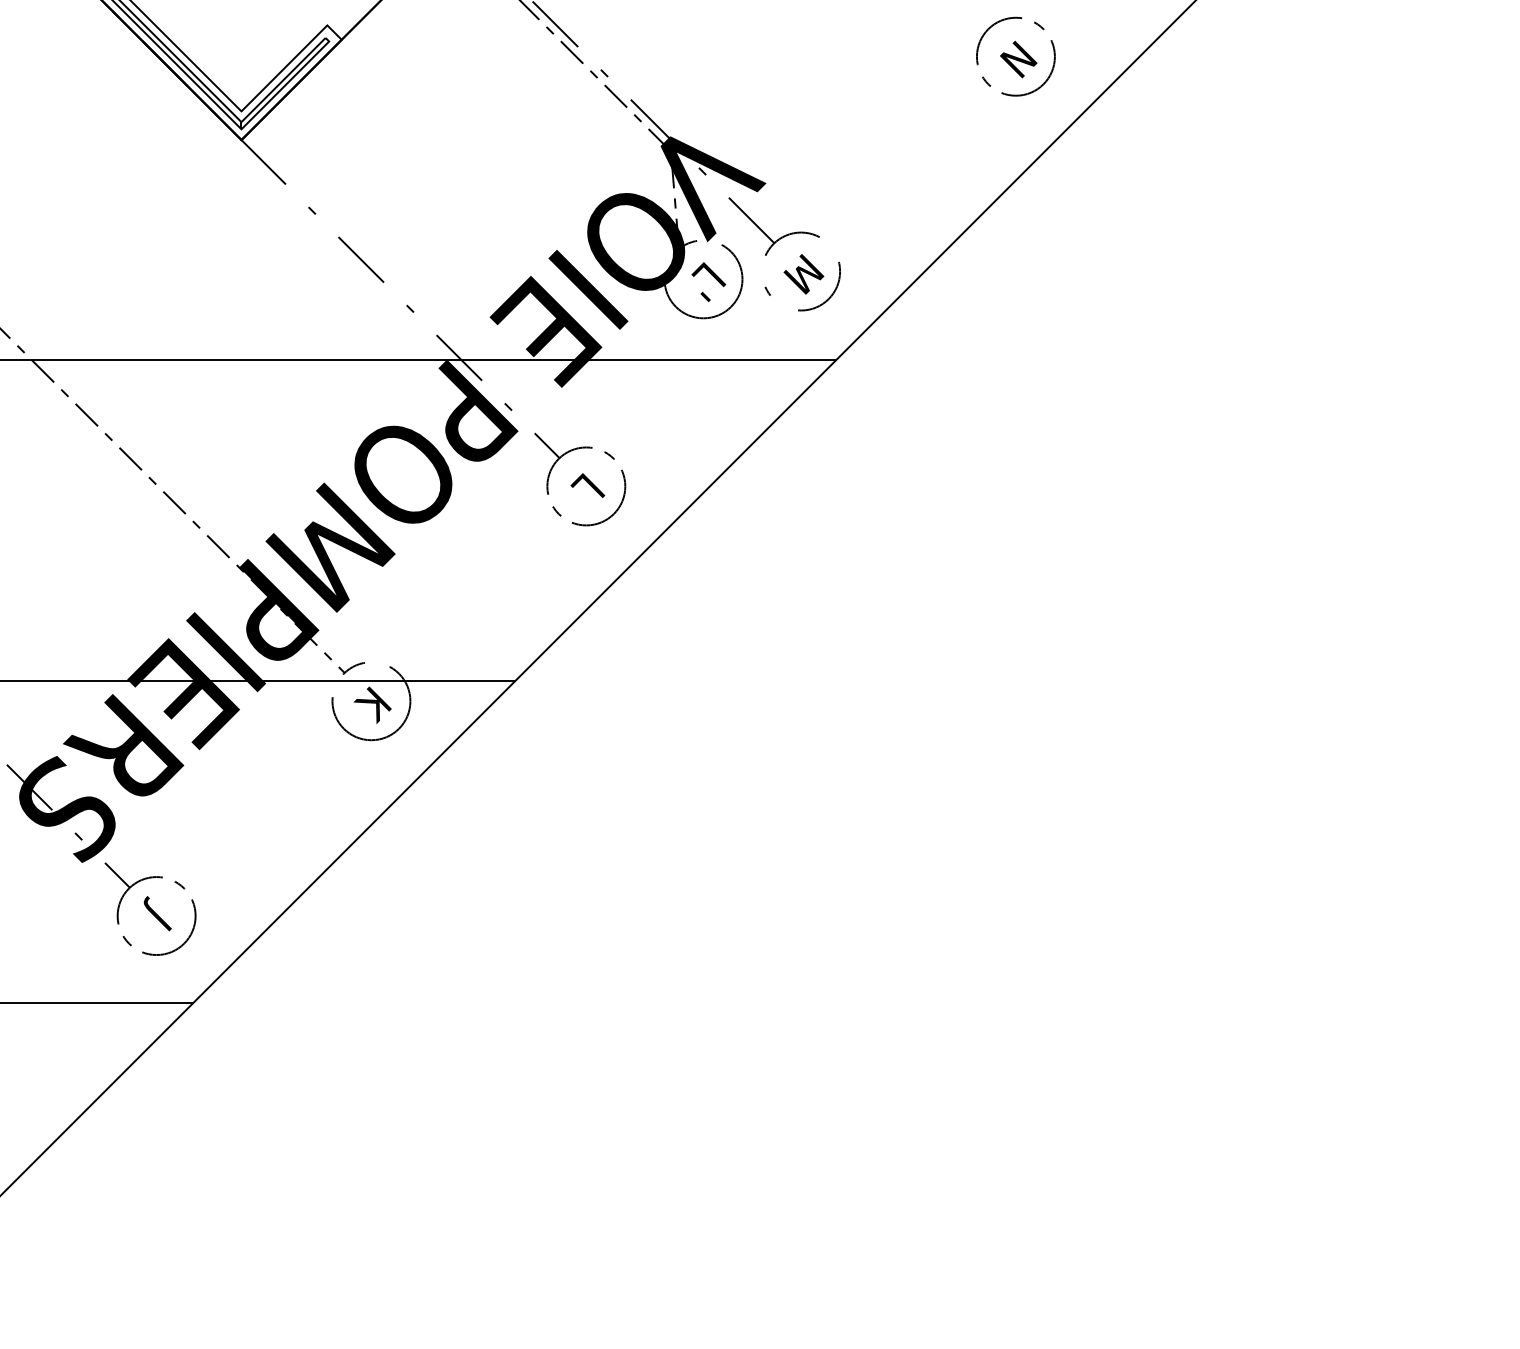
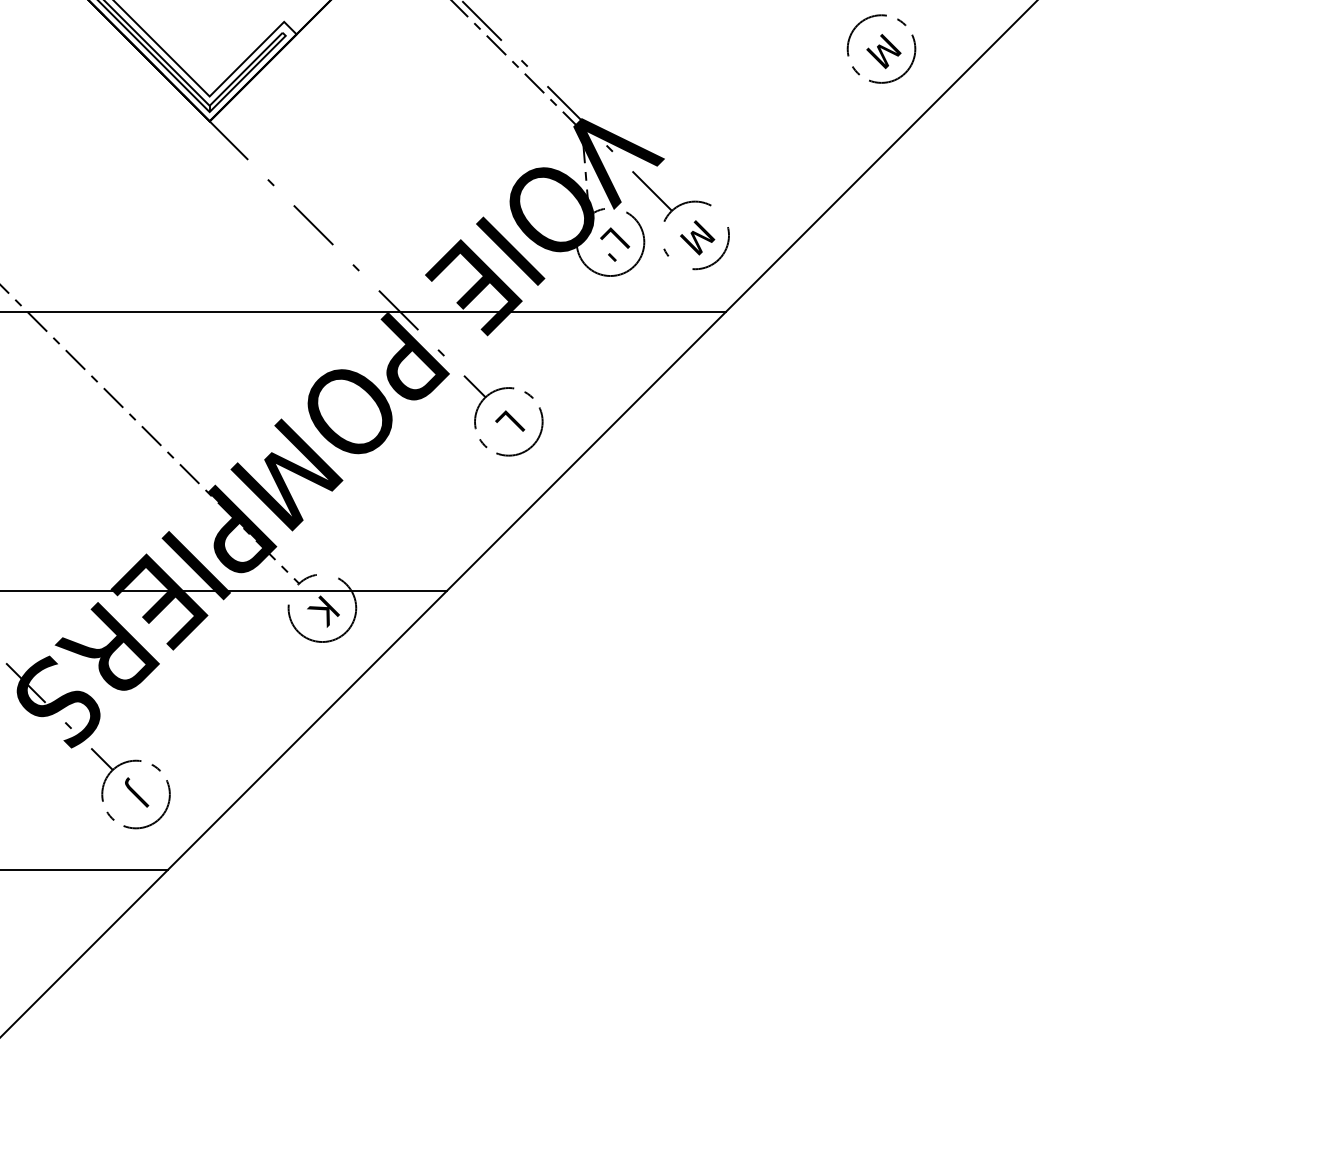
text: (1018, 59) -> (883, 51), N -> M

